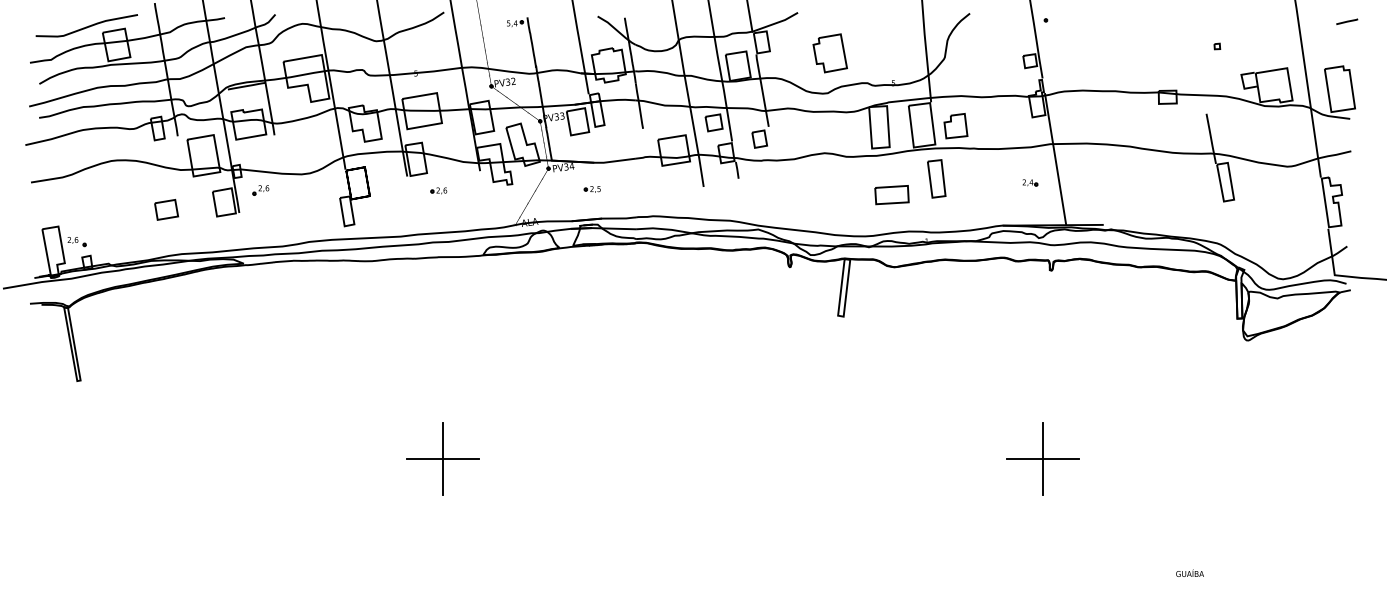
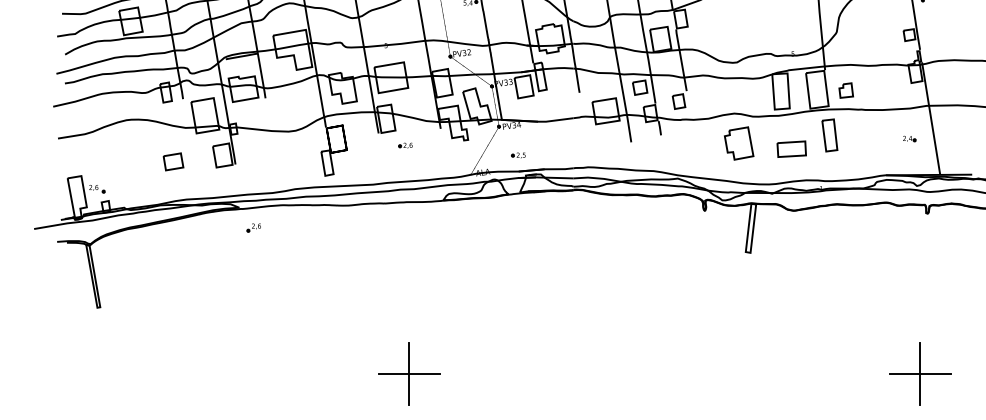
part: (829, 53) -> (738, 143), moved
part: (955, 126) -> (845, 90), size x0.7
part: (591, 189) -> (517, 155), moved
part: (260, 190) -> (253, 228), moved

